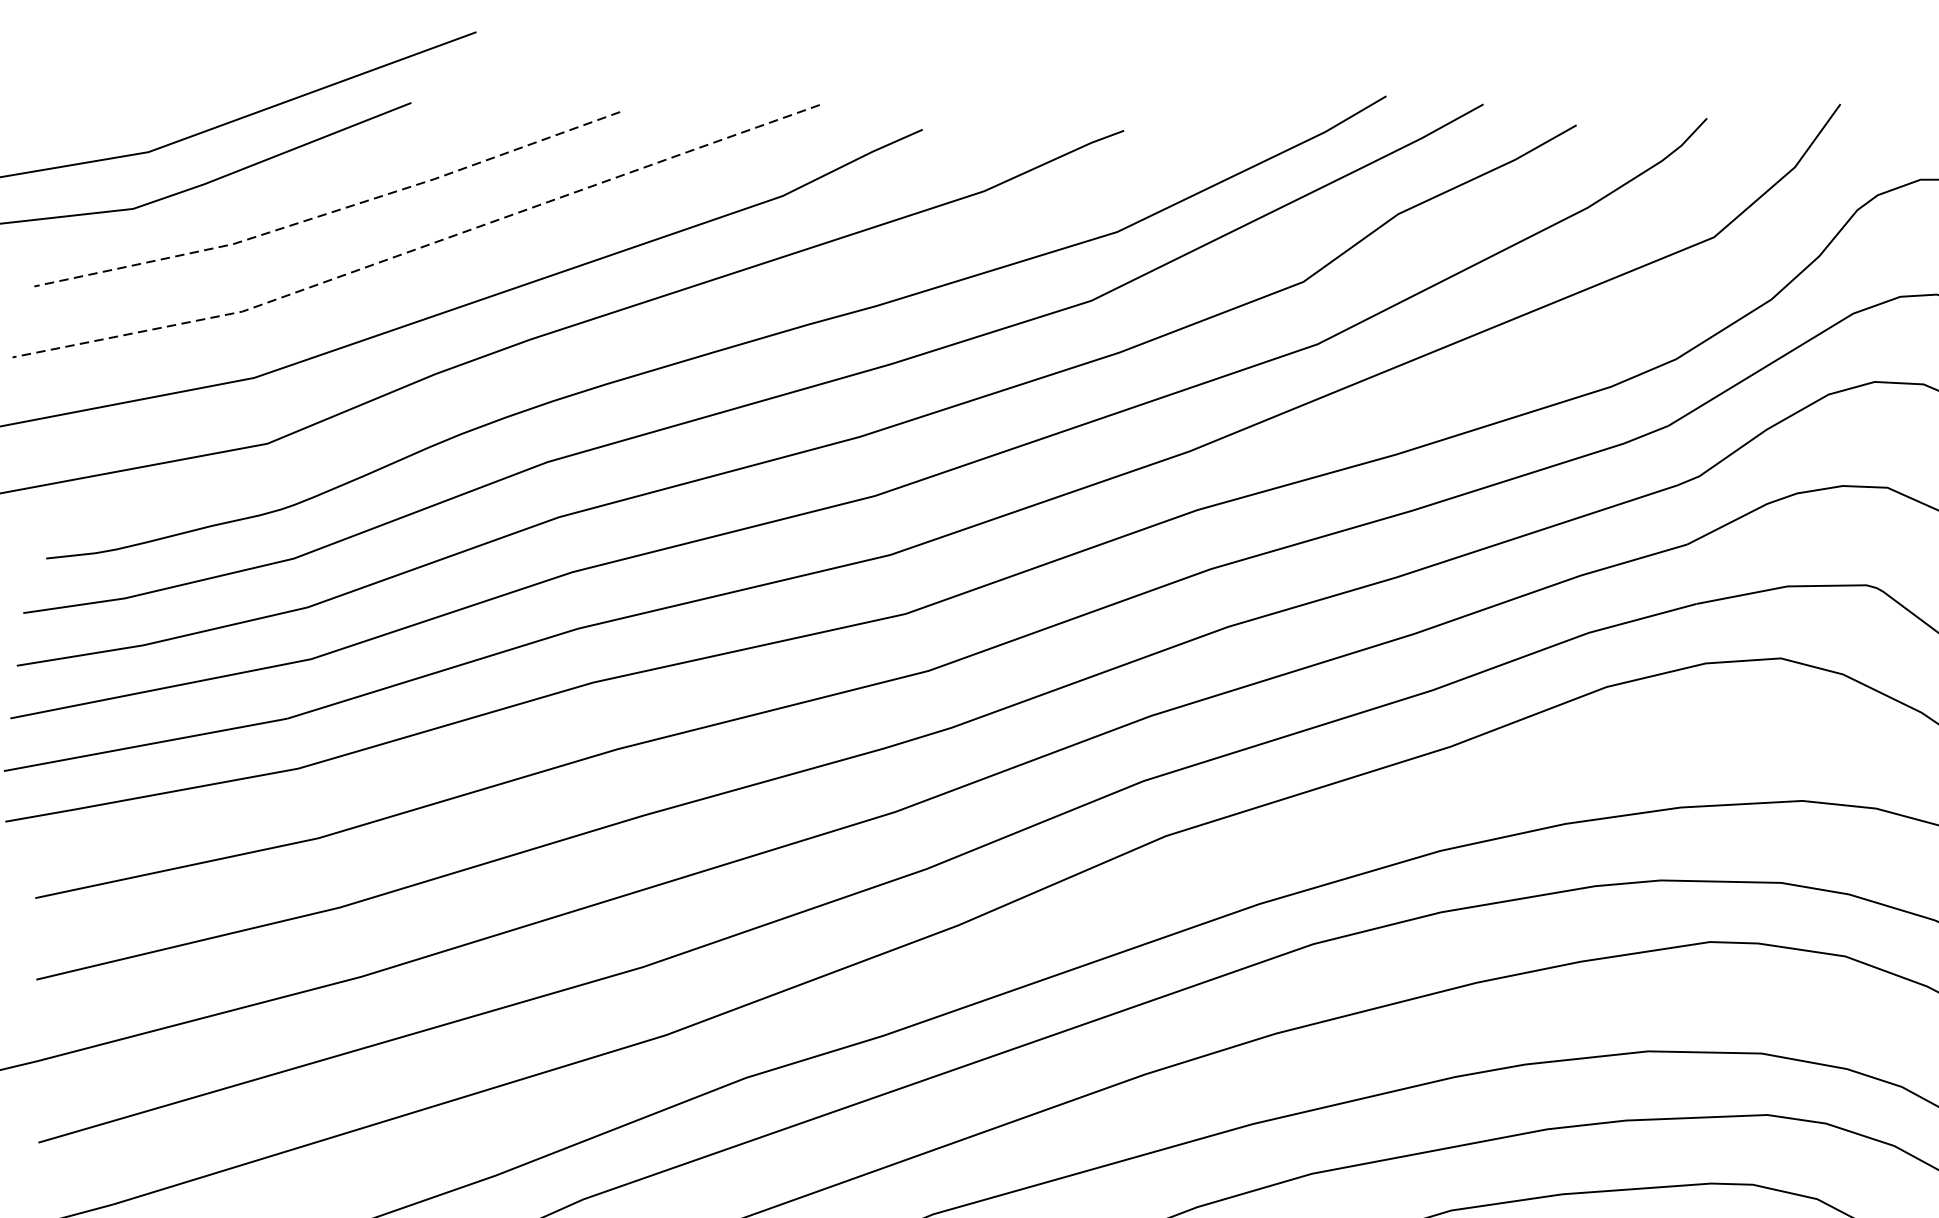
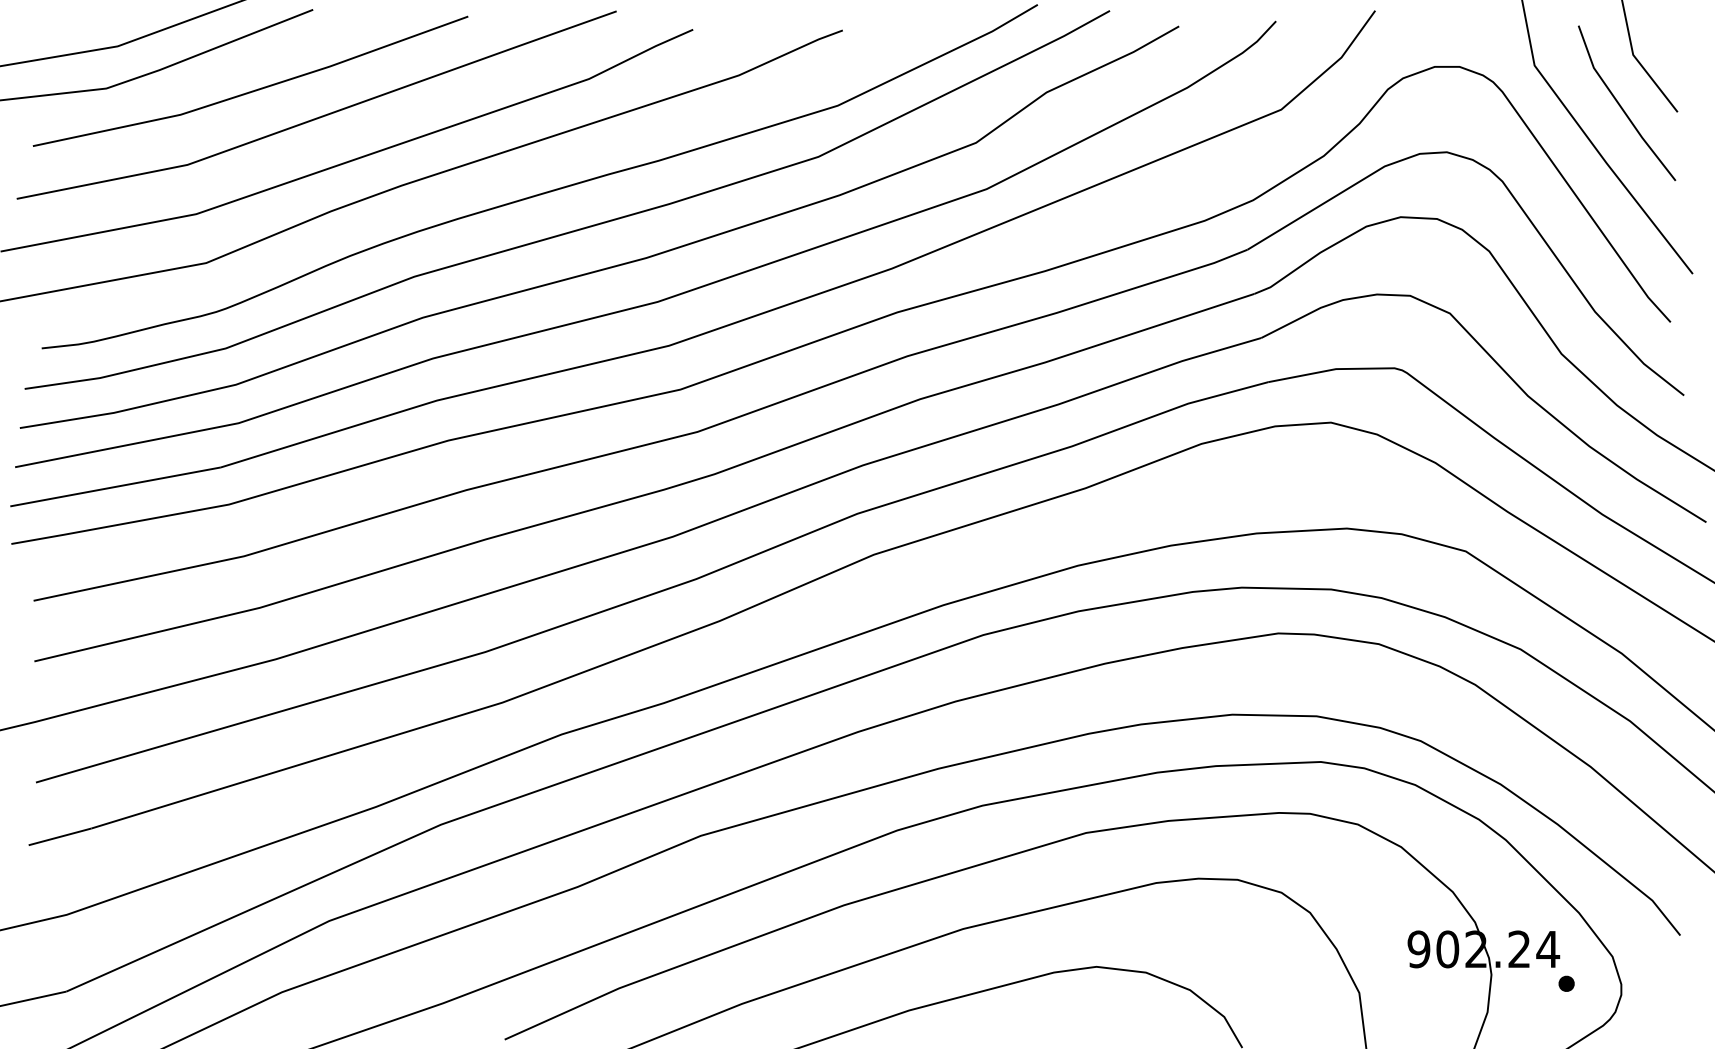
line: (329, 212) -> (252, 91), dashed -> solid
line: (421, 247) -> (320, 117), dashed -> solid

